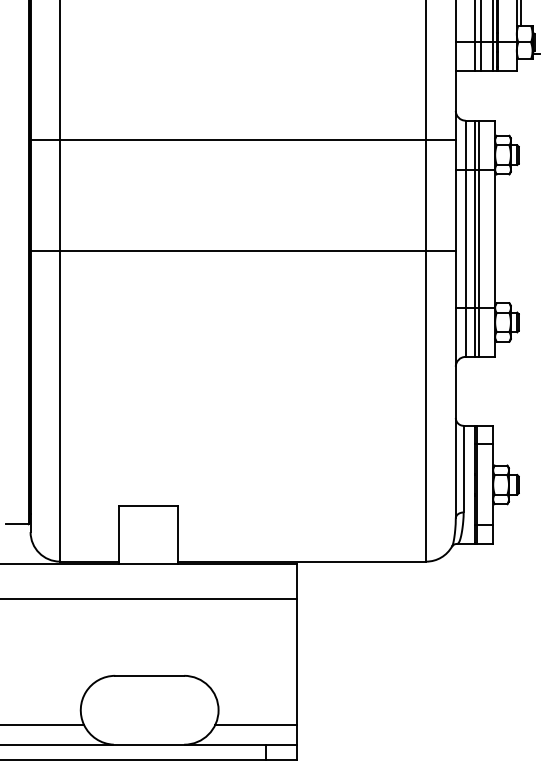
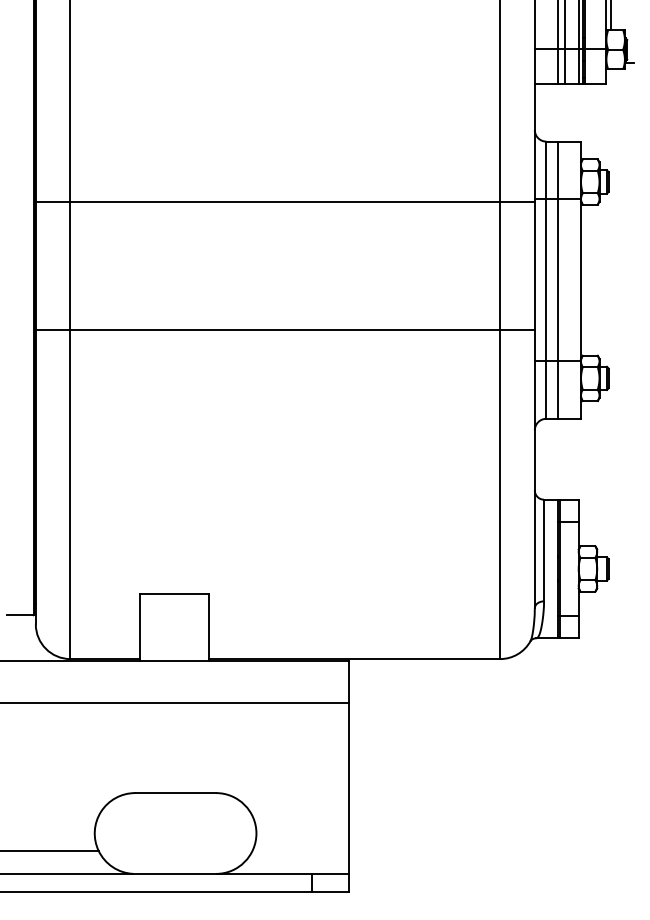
line: (242, 140) -> (284, 202), moved
line: (479, 238) -> (562, 279), removed
line: (242, 250) -> (284, 330), moved
line: (256, 725) -> (300, 851), removed

